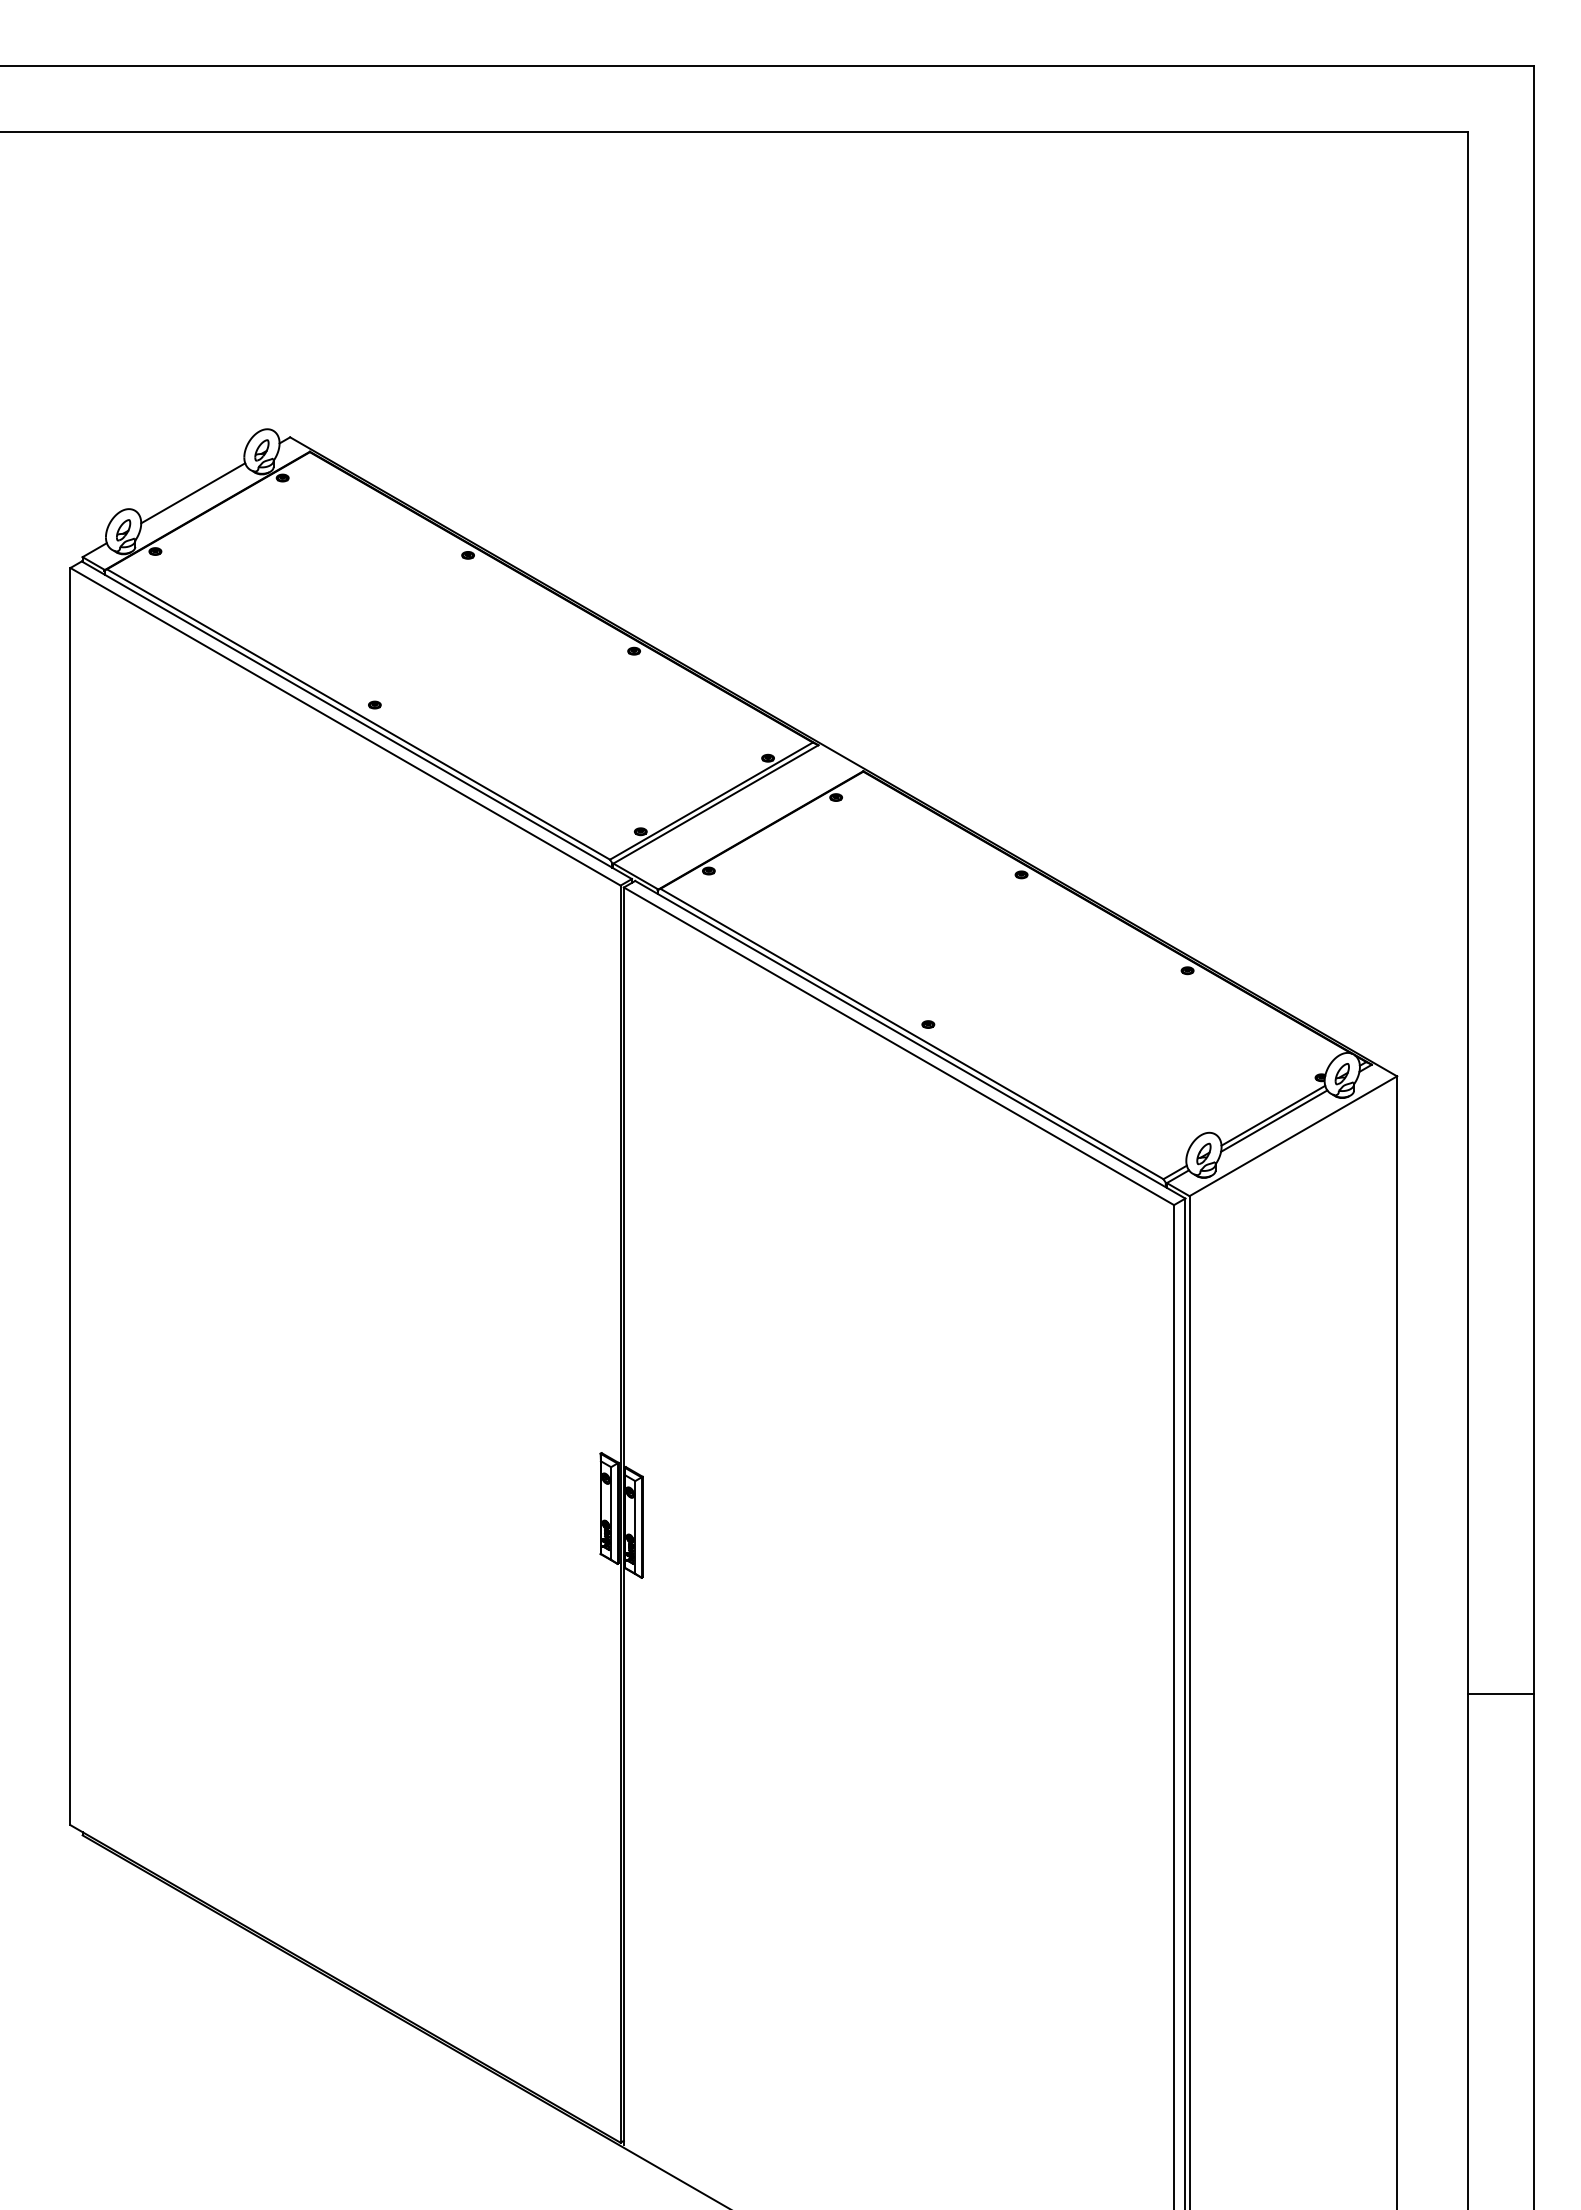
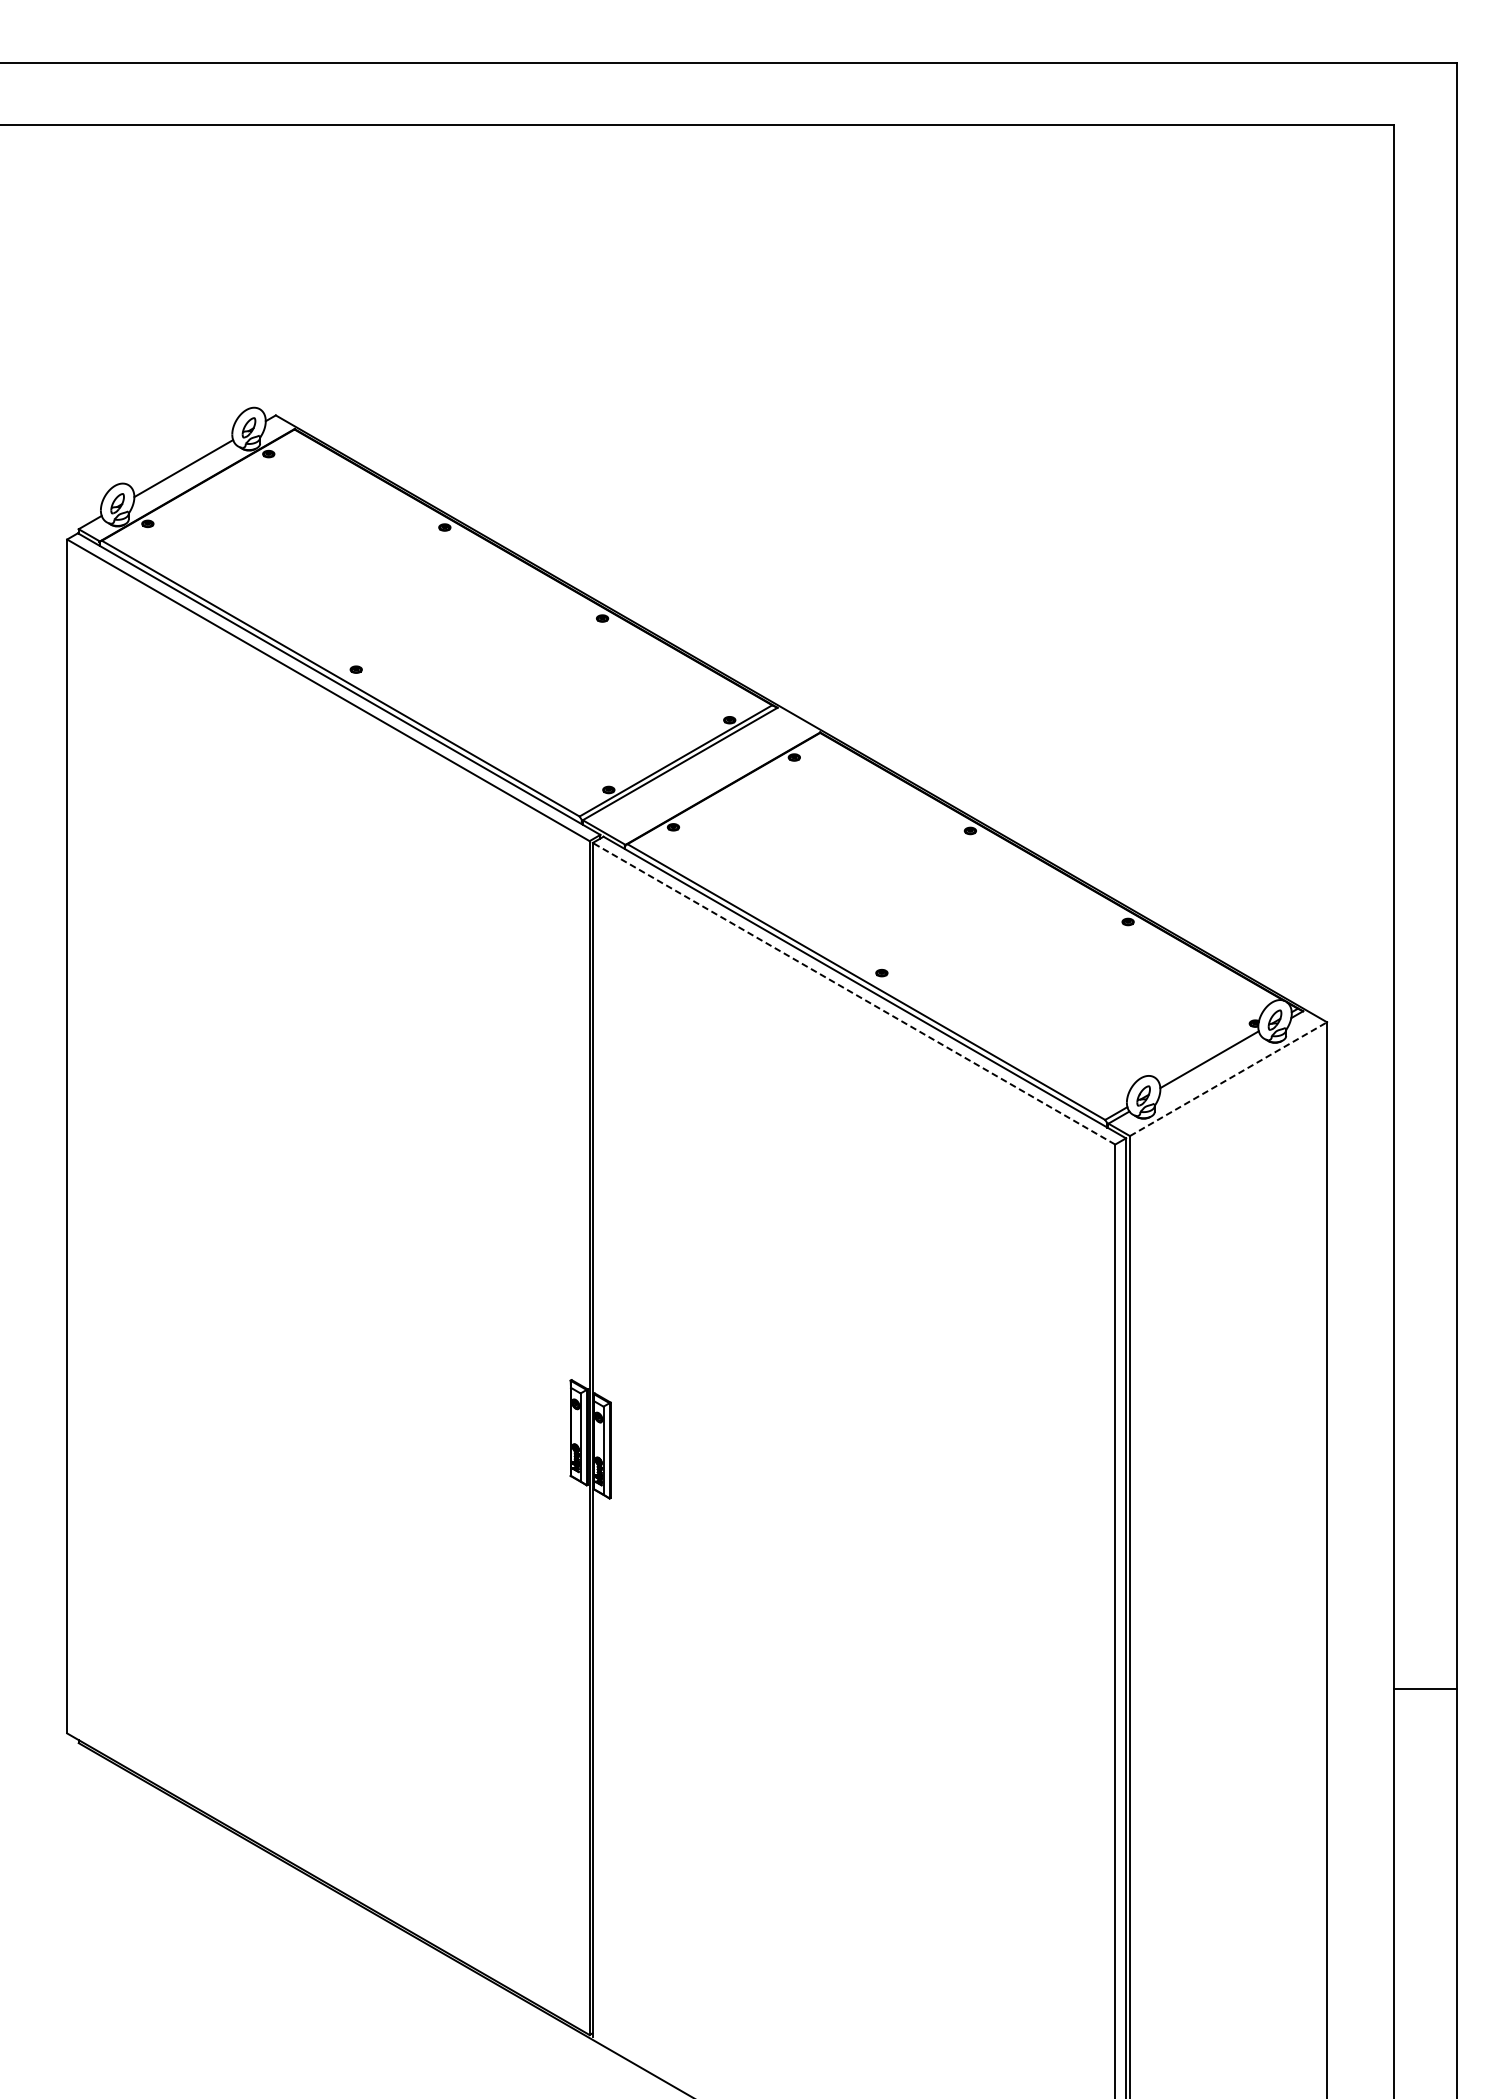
line: (898, 1046) -> (853, 993), solid -> dashed
line: (1274, 1120) -> (1210, 1064), removed
line: (1293, 1136) -> (1228, 1079), solid -> dashed
line: (1500, 1693) -> (1425, 1689), moved

